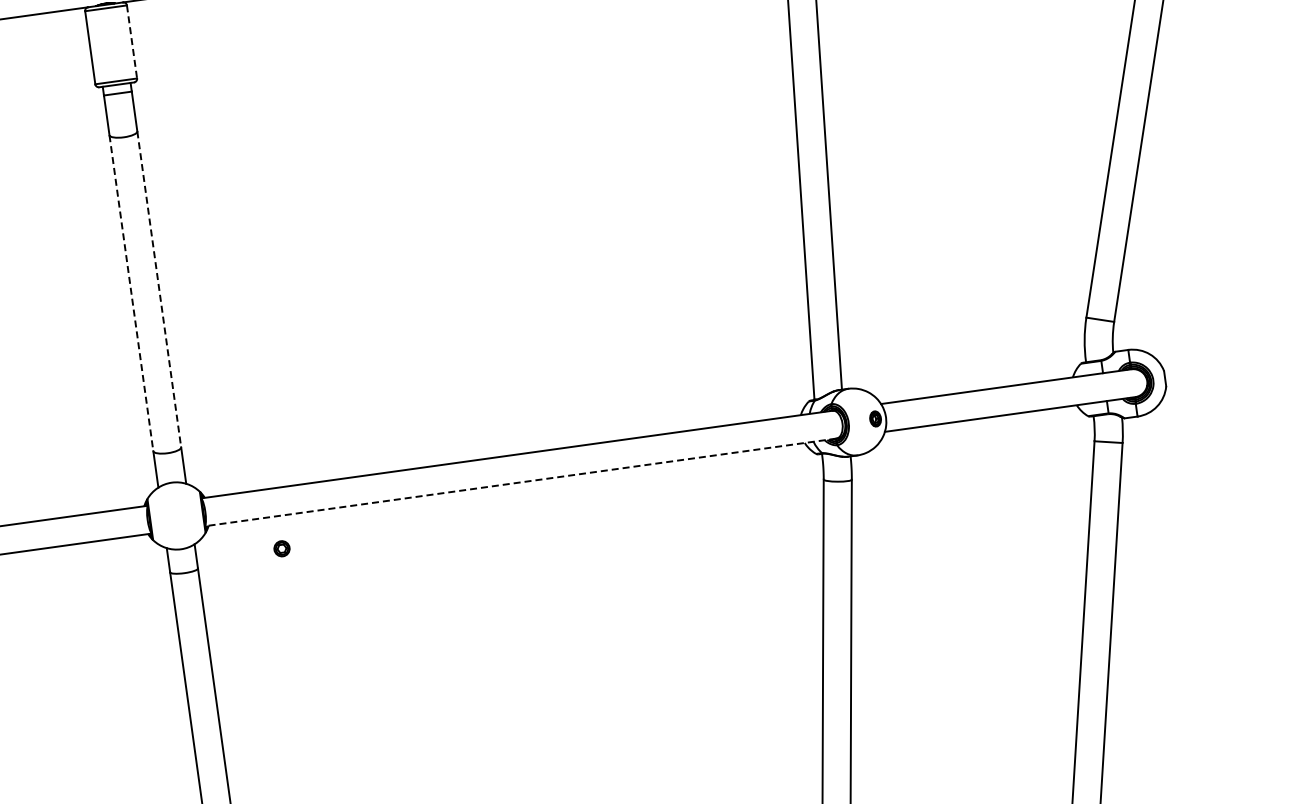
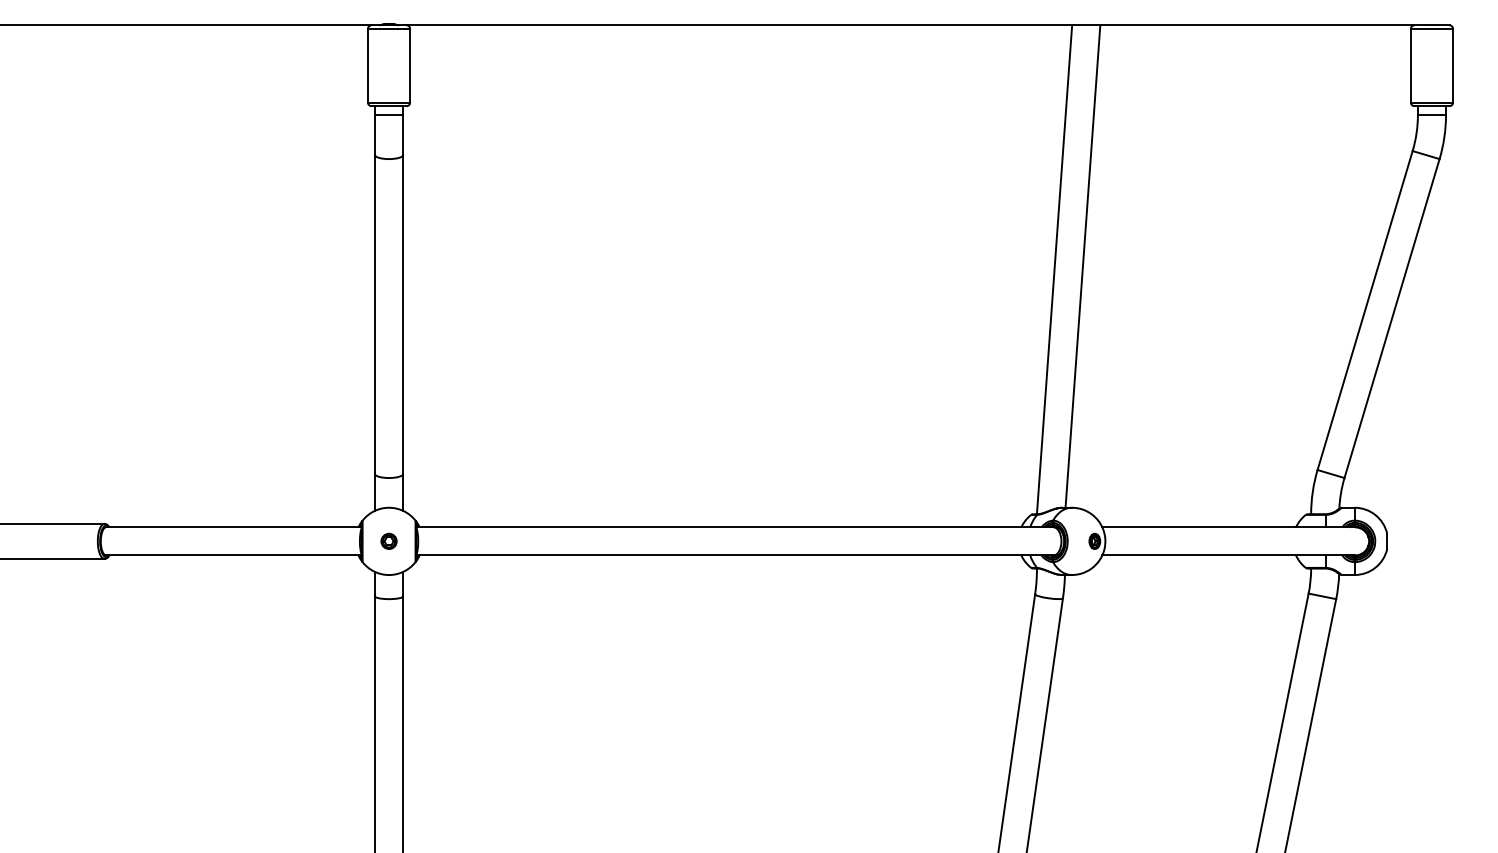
line: (132, 41) -> (410, 65), dashed -> solid
line: (159, 290) -> (403, 315), dashed -> solid
line: (132, 294) -> (375, 315), dashed -> solid
line: (520, 482) -> (734, 555), dashed -> solid
part: (281, 547) -> (388, 540), moved

